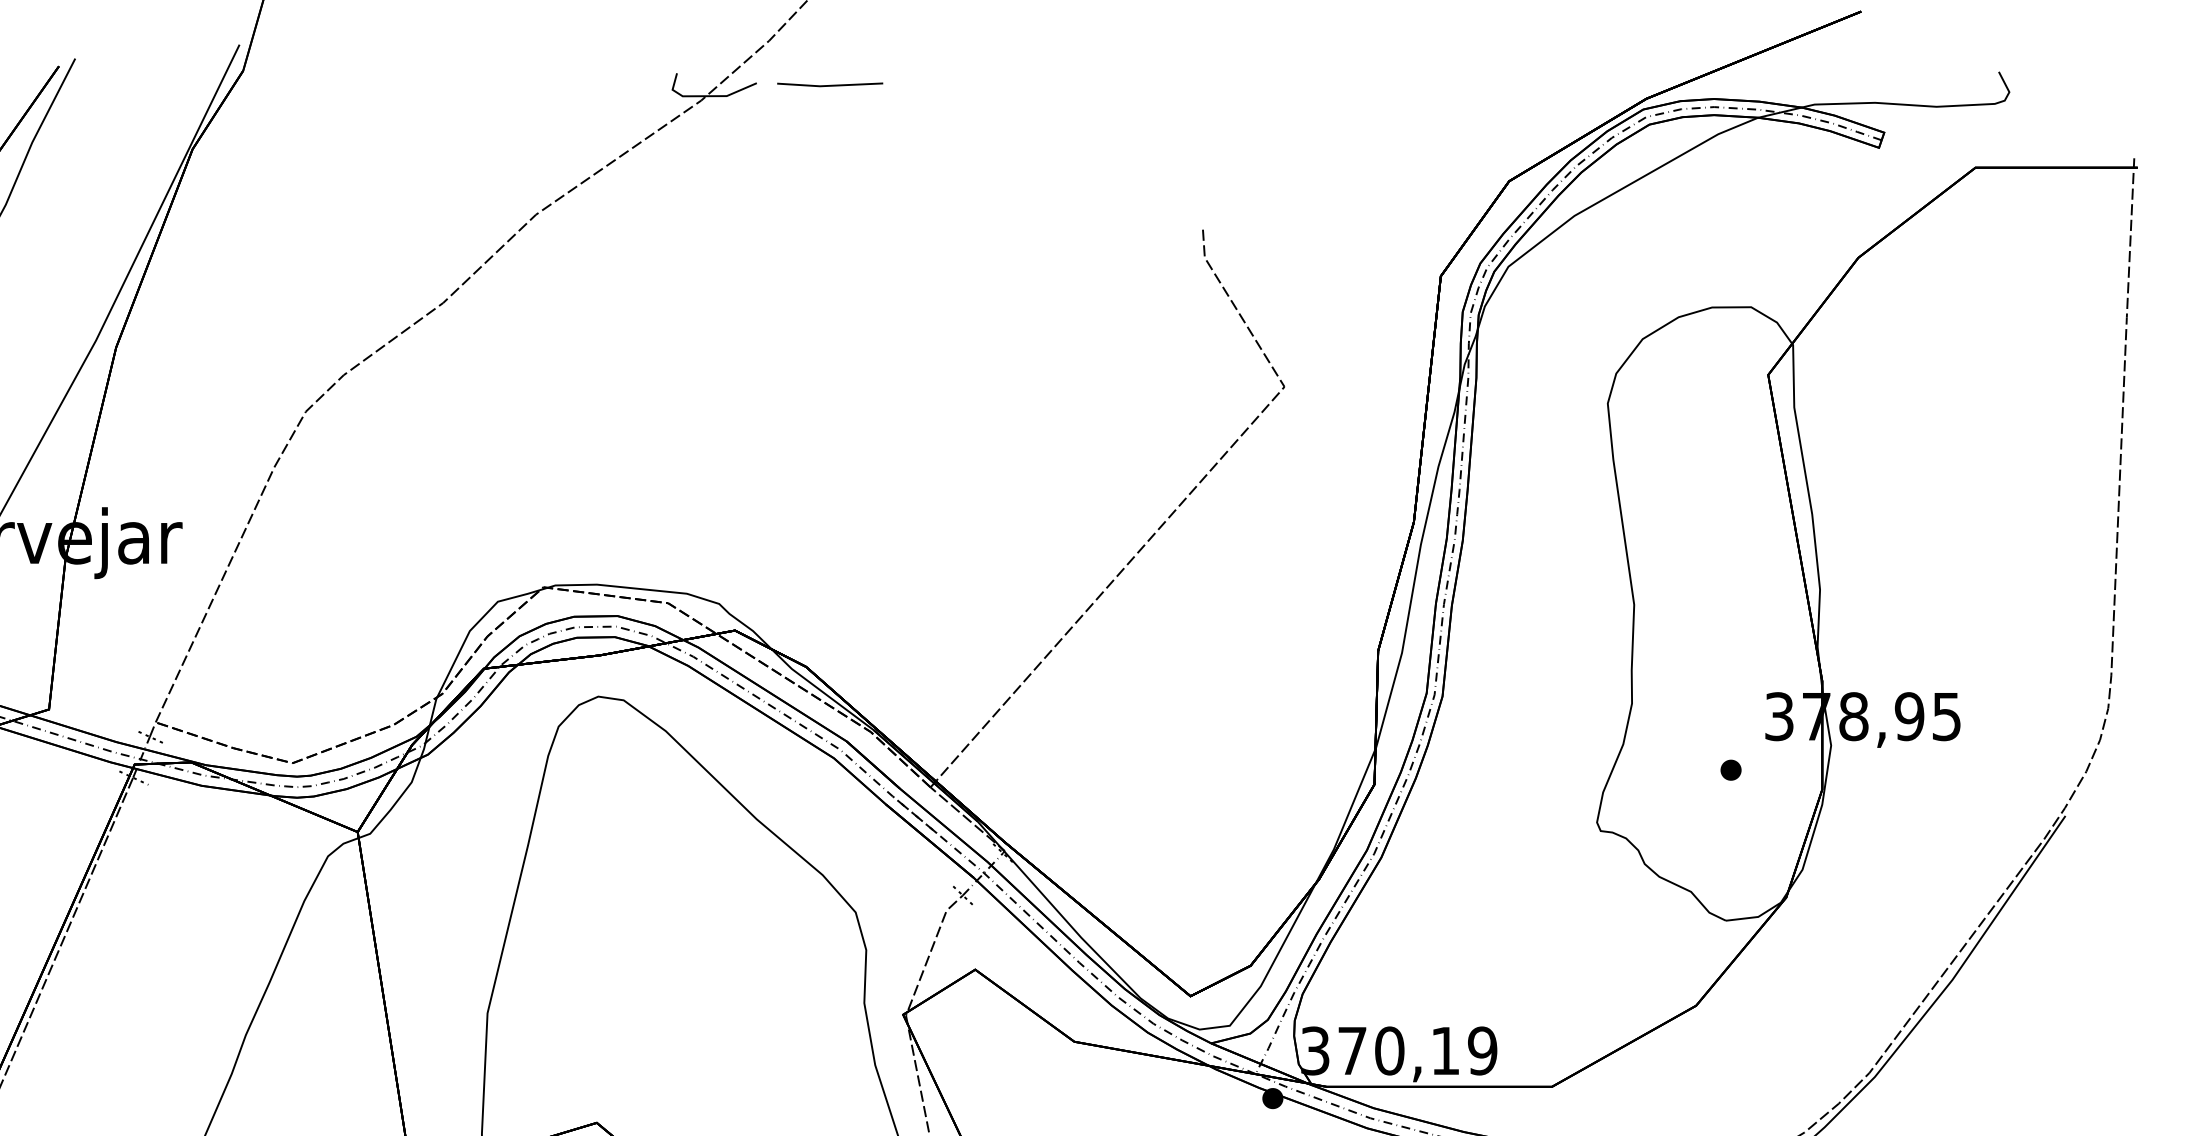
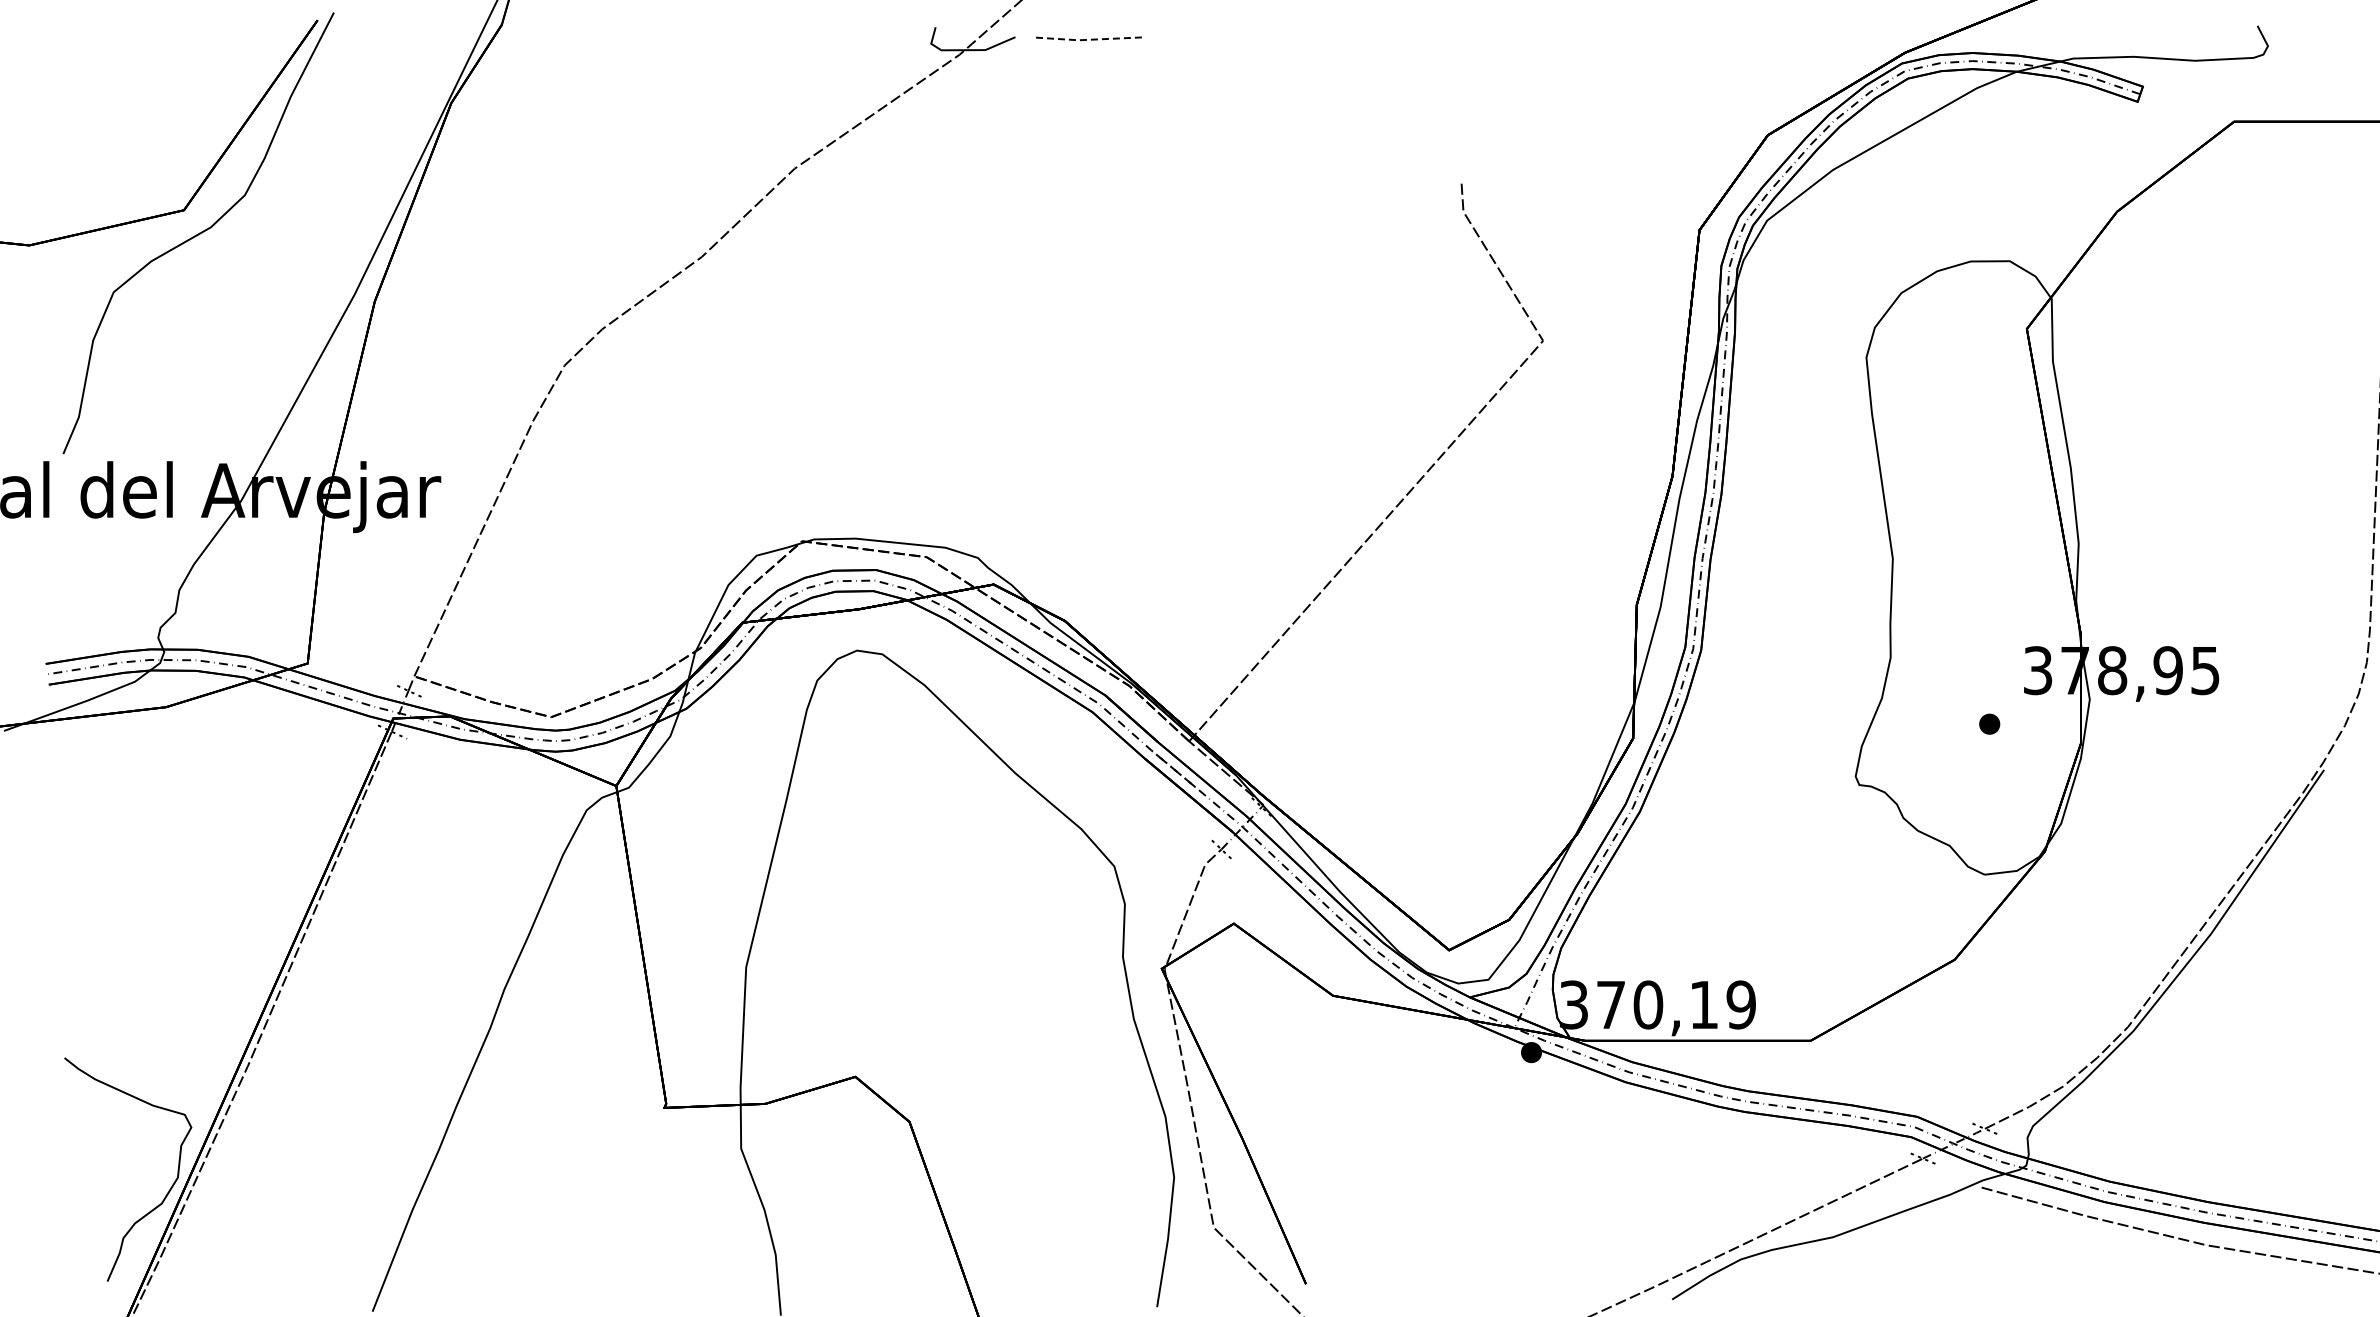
line: (829, 85) -> (1088, 39), solid -> dashed

